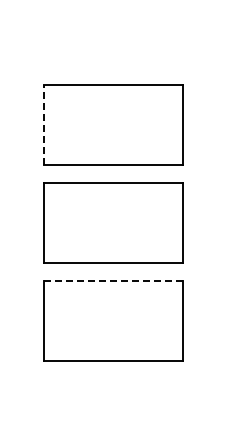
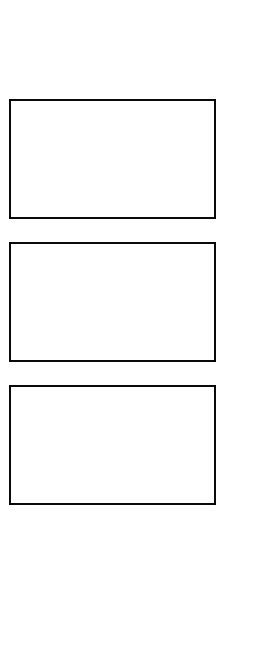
line: (43, 124) -> (10, 157), dashed -> solid
line: (113, 280) -> (112, 386), dashed -> solid

